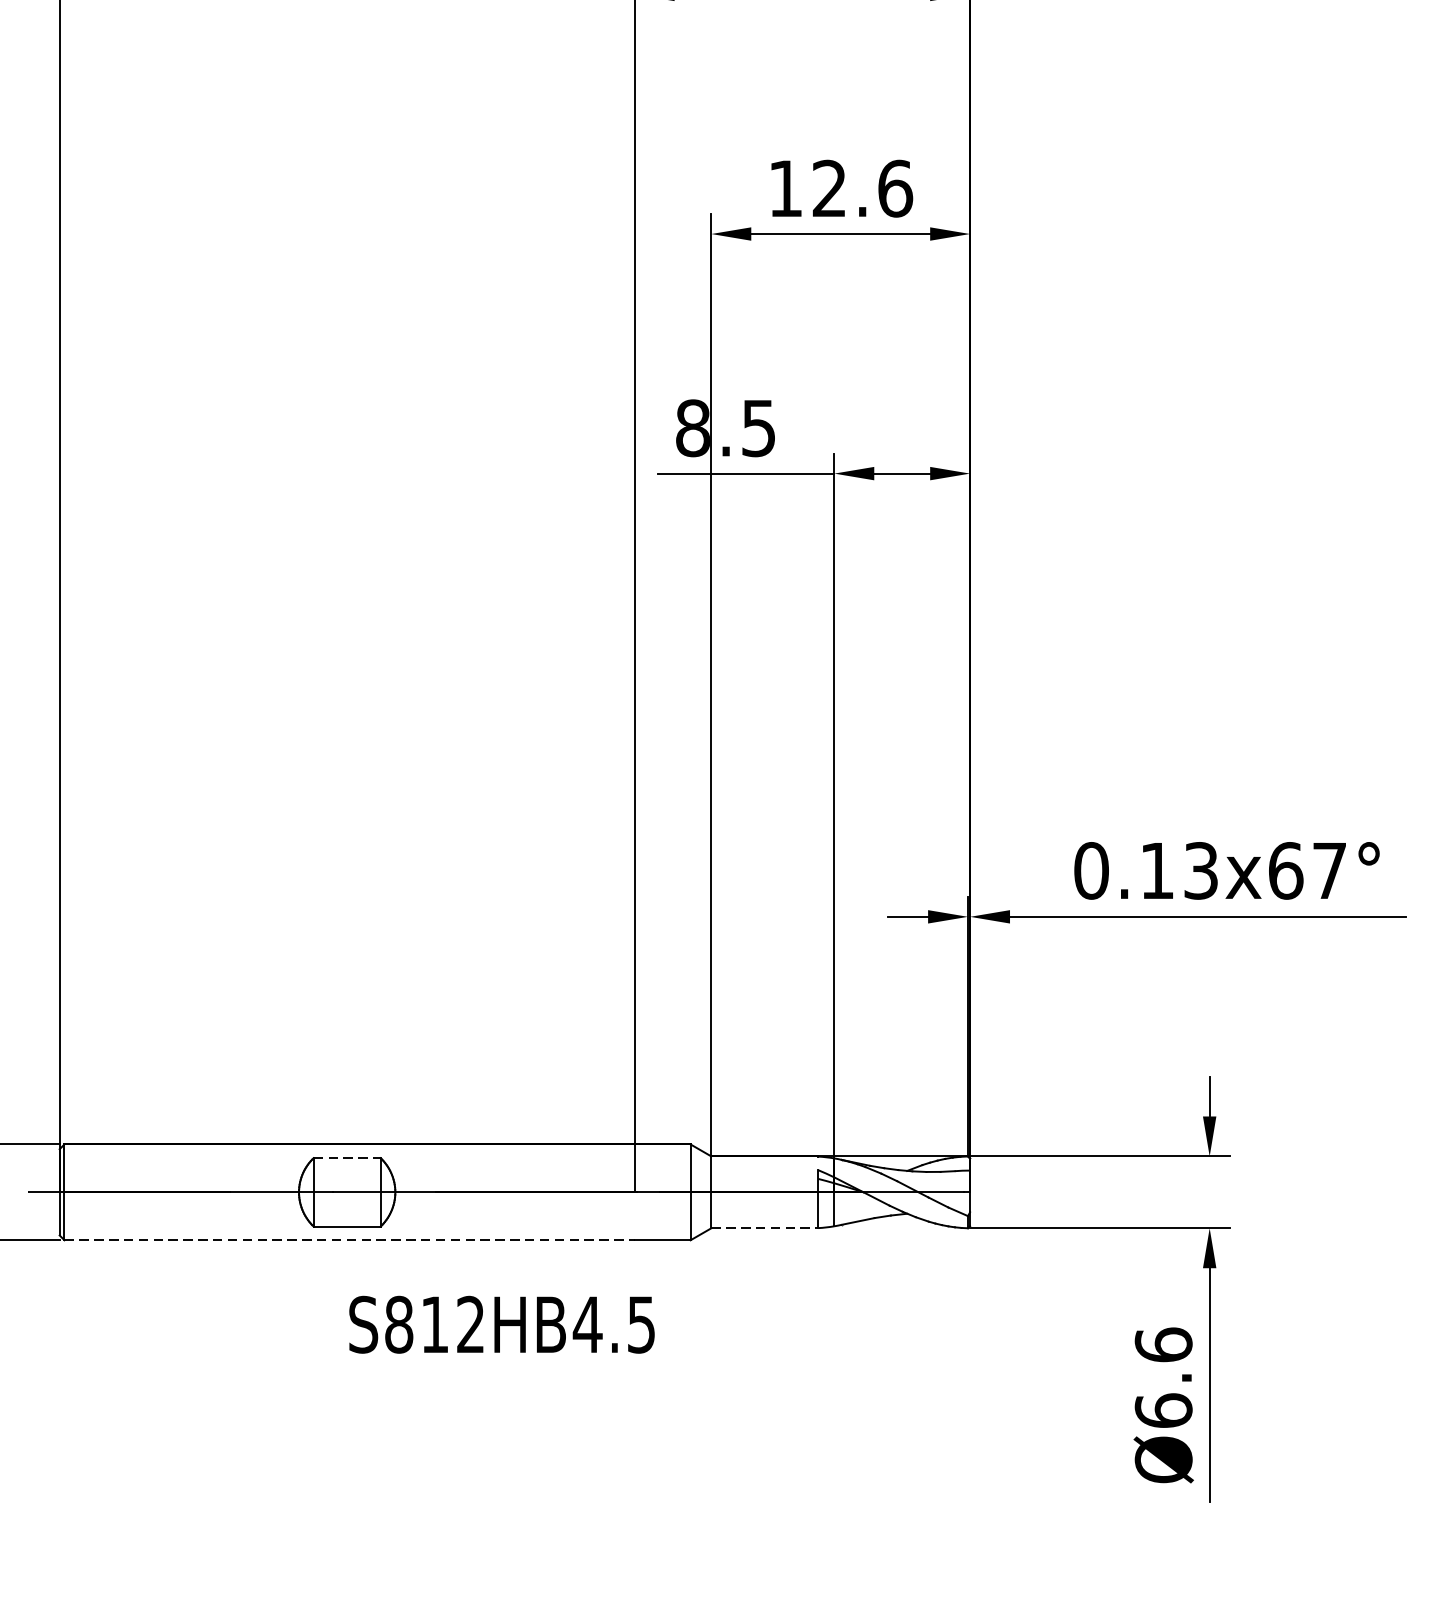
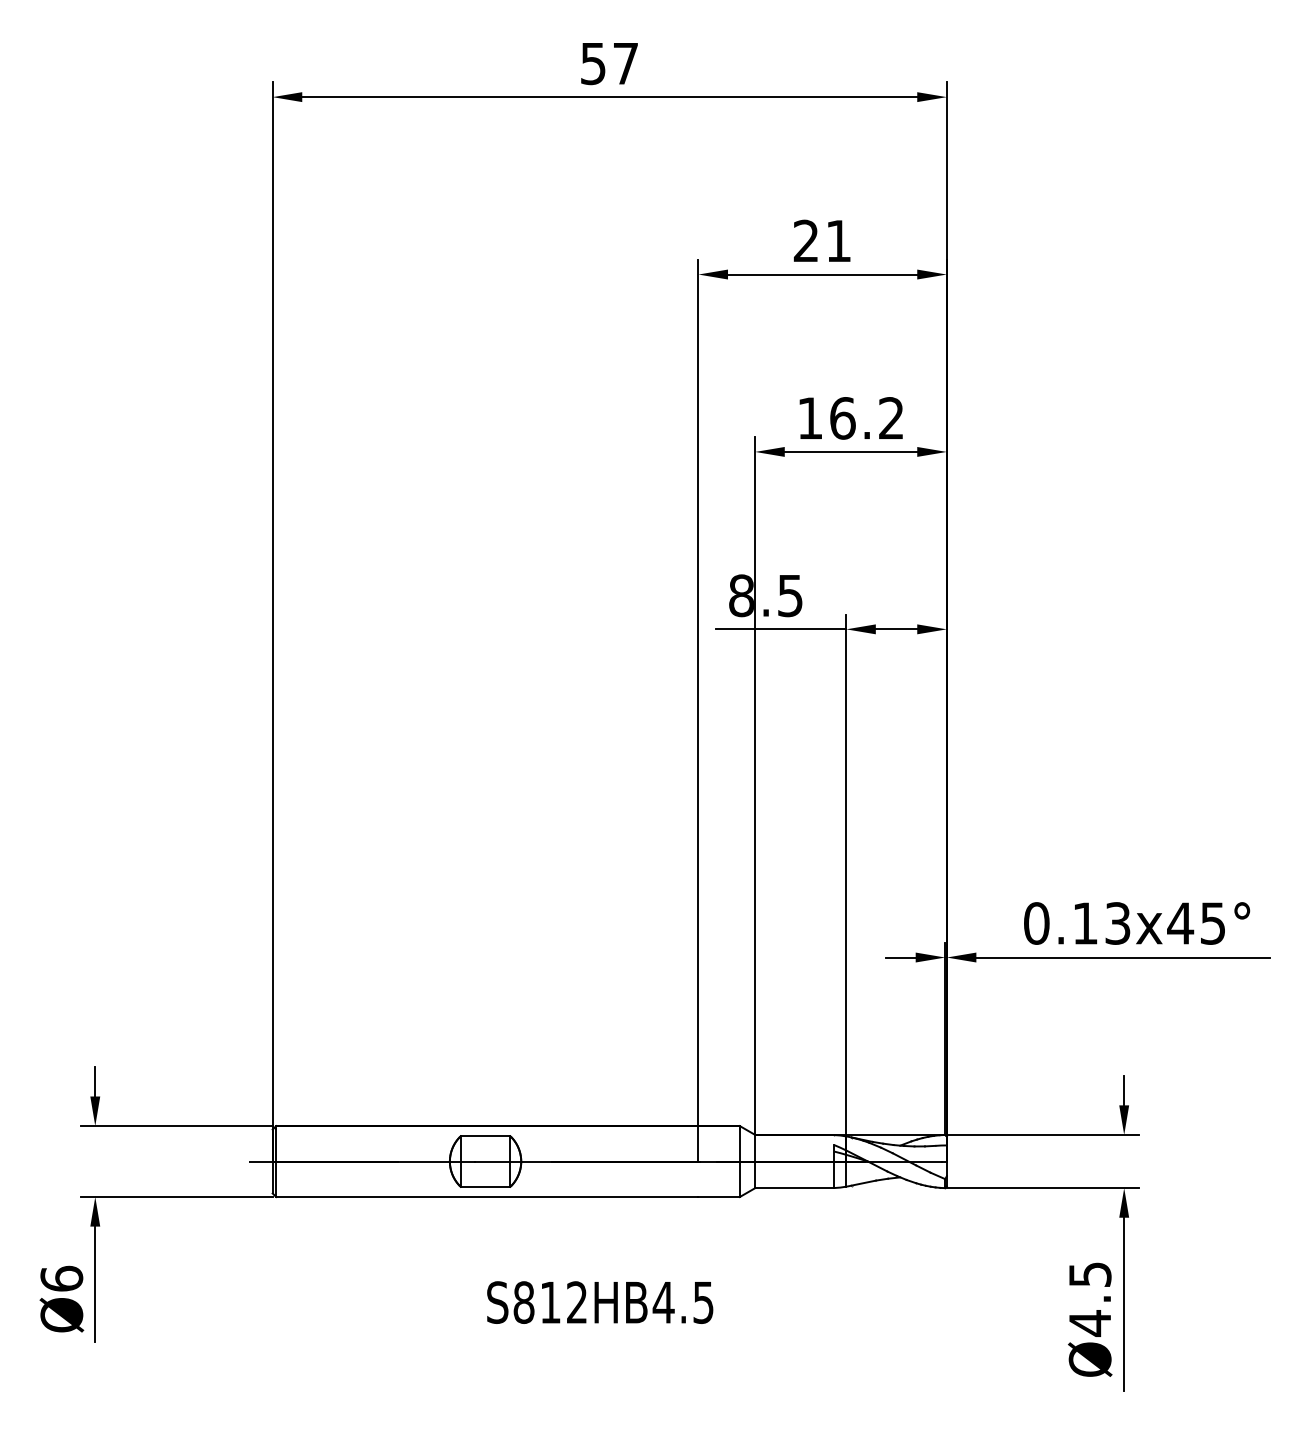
text: (862, 188) -> (867, 418), 12.6 -> 16.2
text: (1307, 870) -> (1196, 923), 0.13x67° -> 0.13x45°
line: (347, 1158) -> (485, 1136), dashed -> solid
line: (764, 1228) -> (794, 1188), dashed -> solid
line: (349, 1240) -> (487, 1197), dashed -> solid
text: (502, 1324) -> (600, 1302), moved
text: (1162, 1377) -> (1089, 1298), Ø6.6 -> Ø4.5

